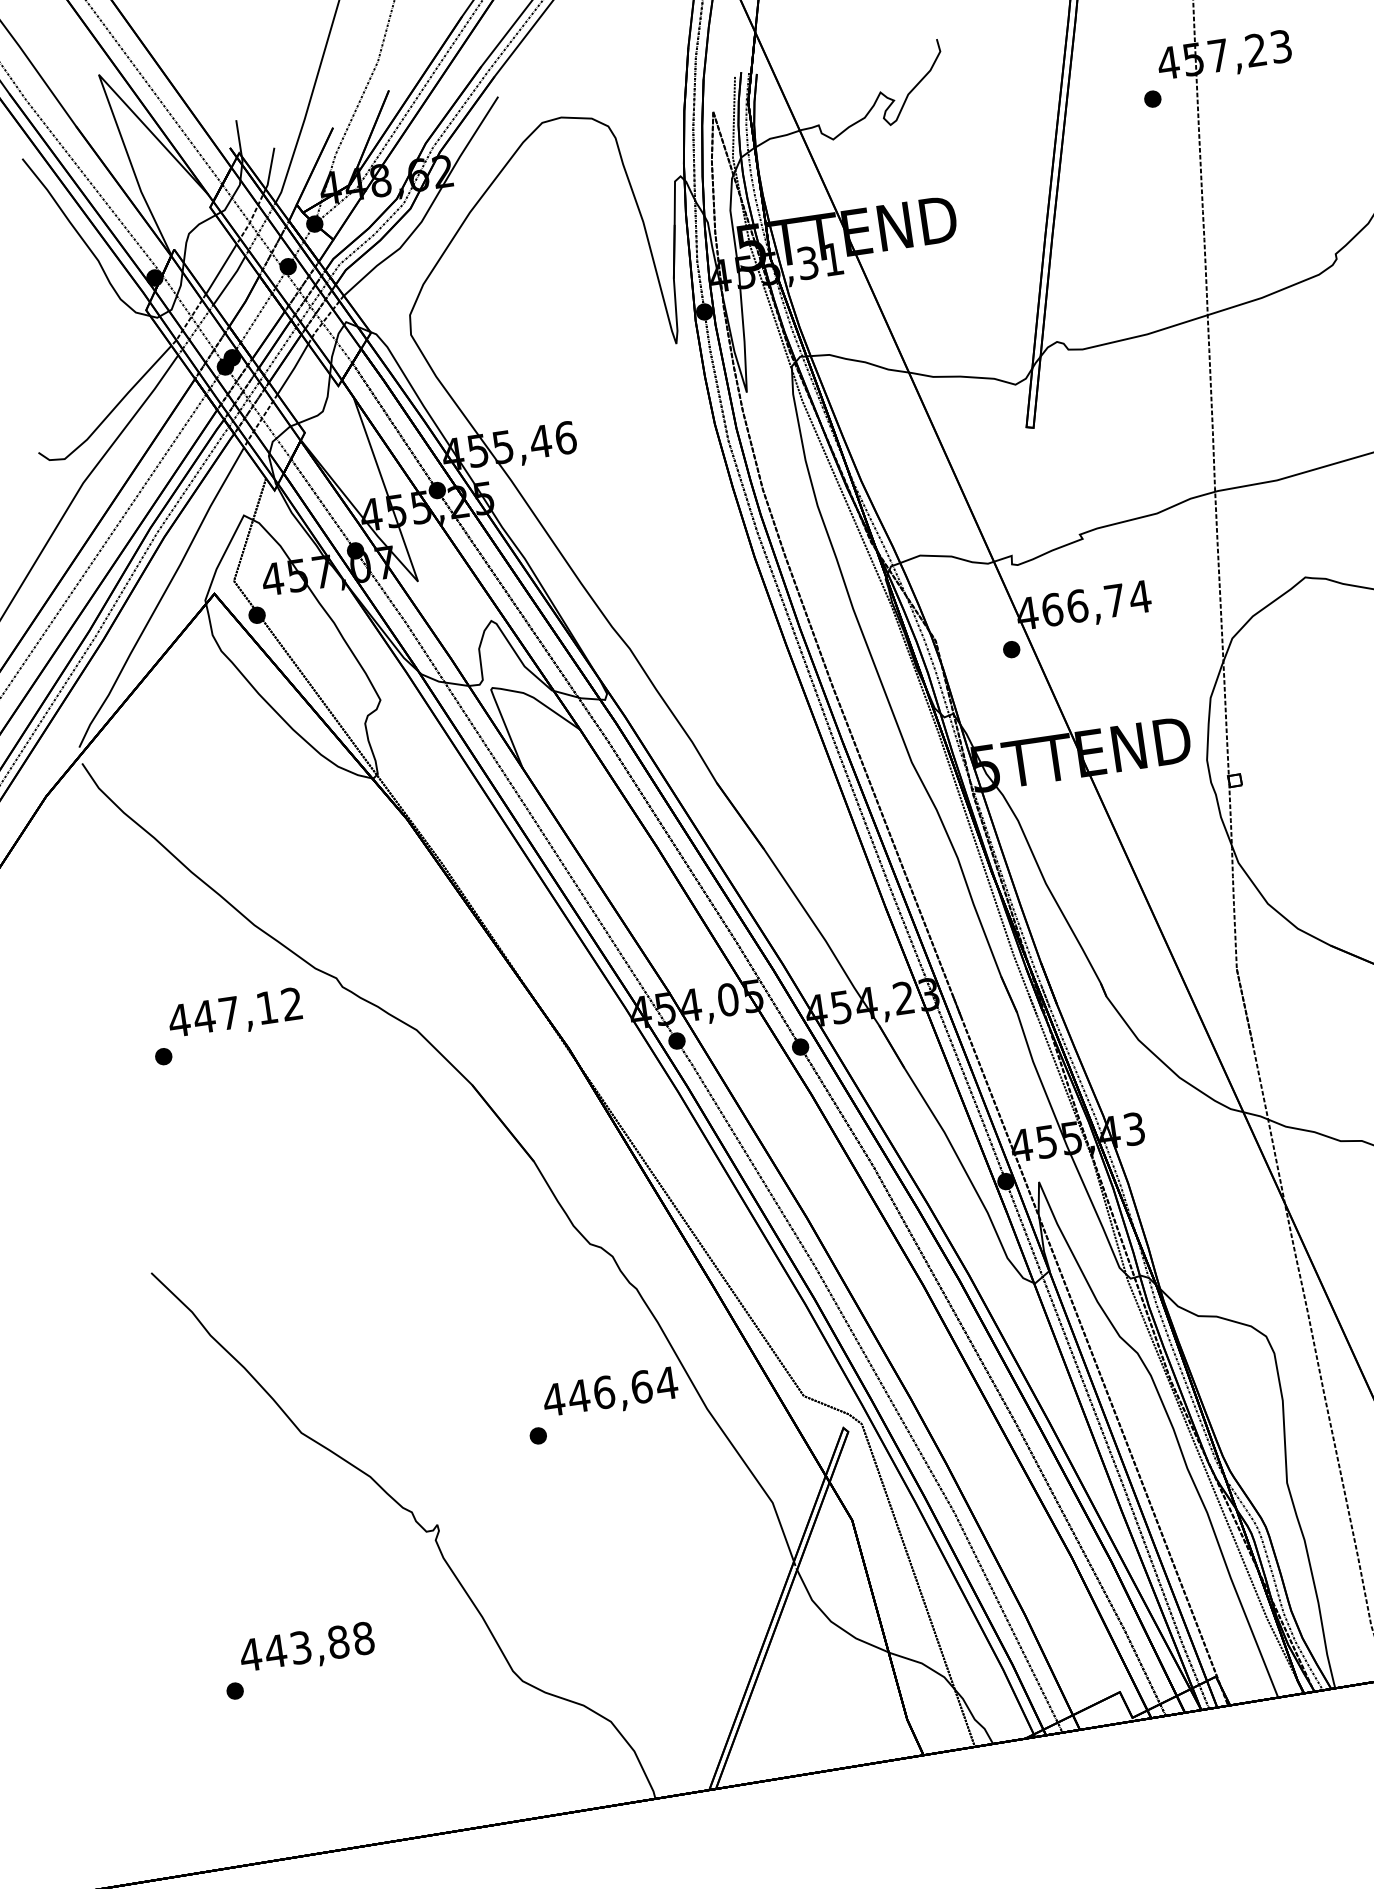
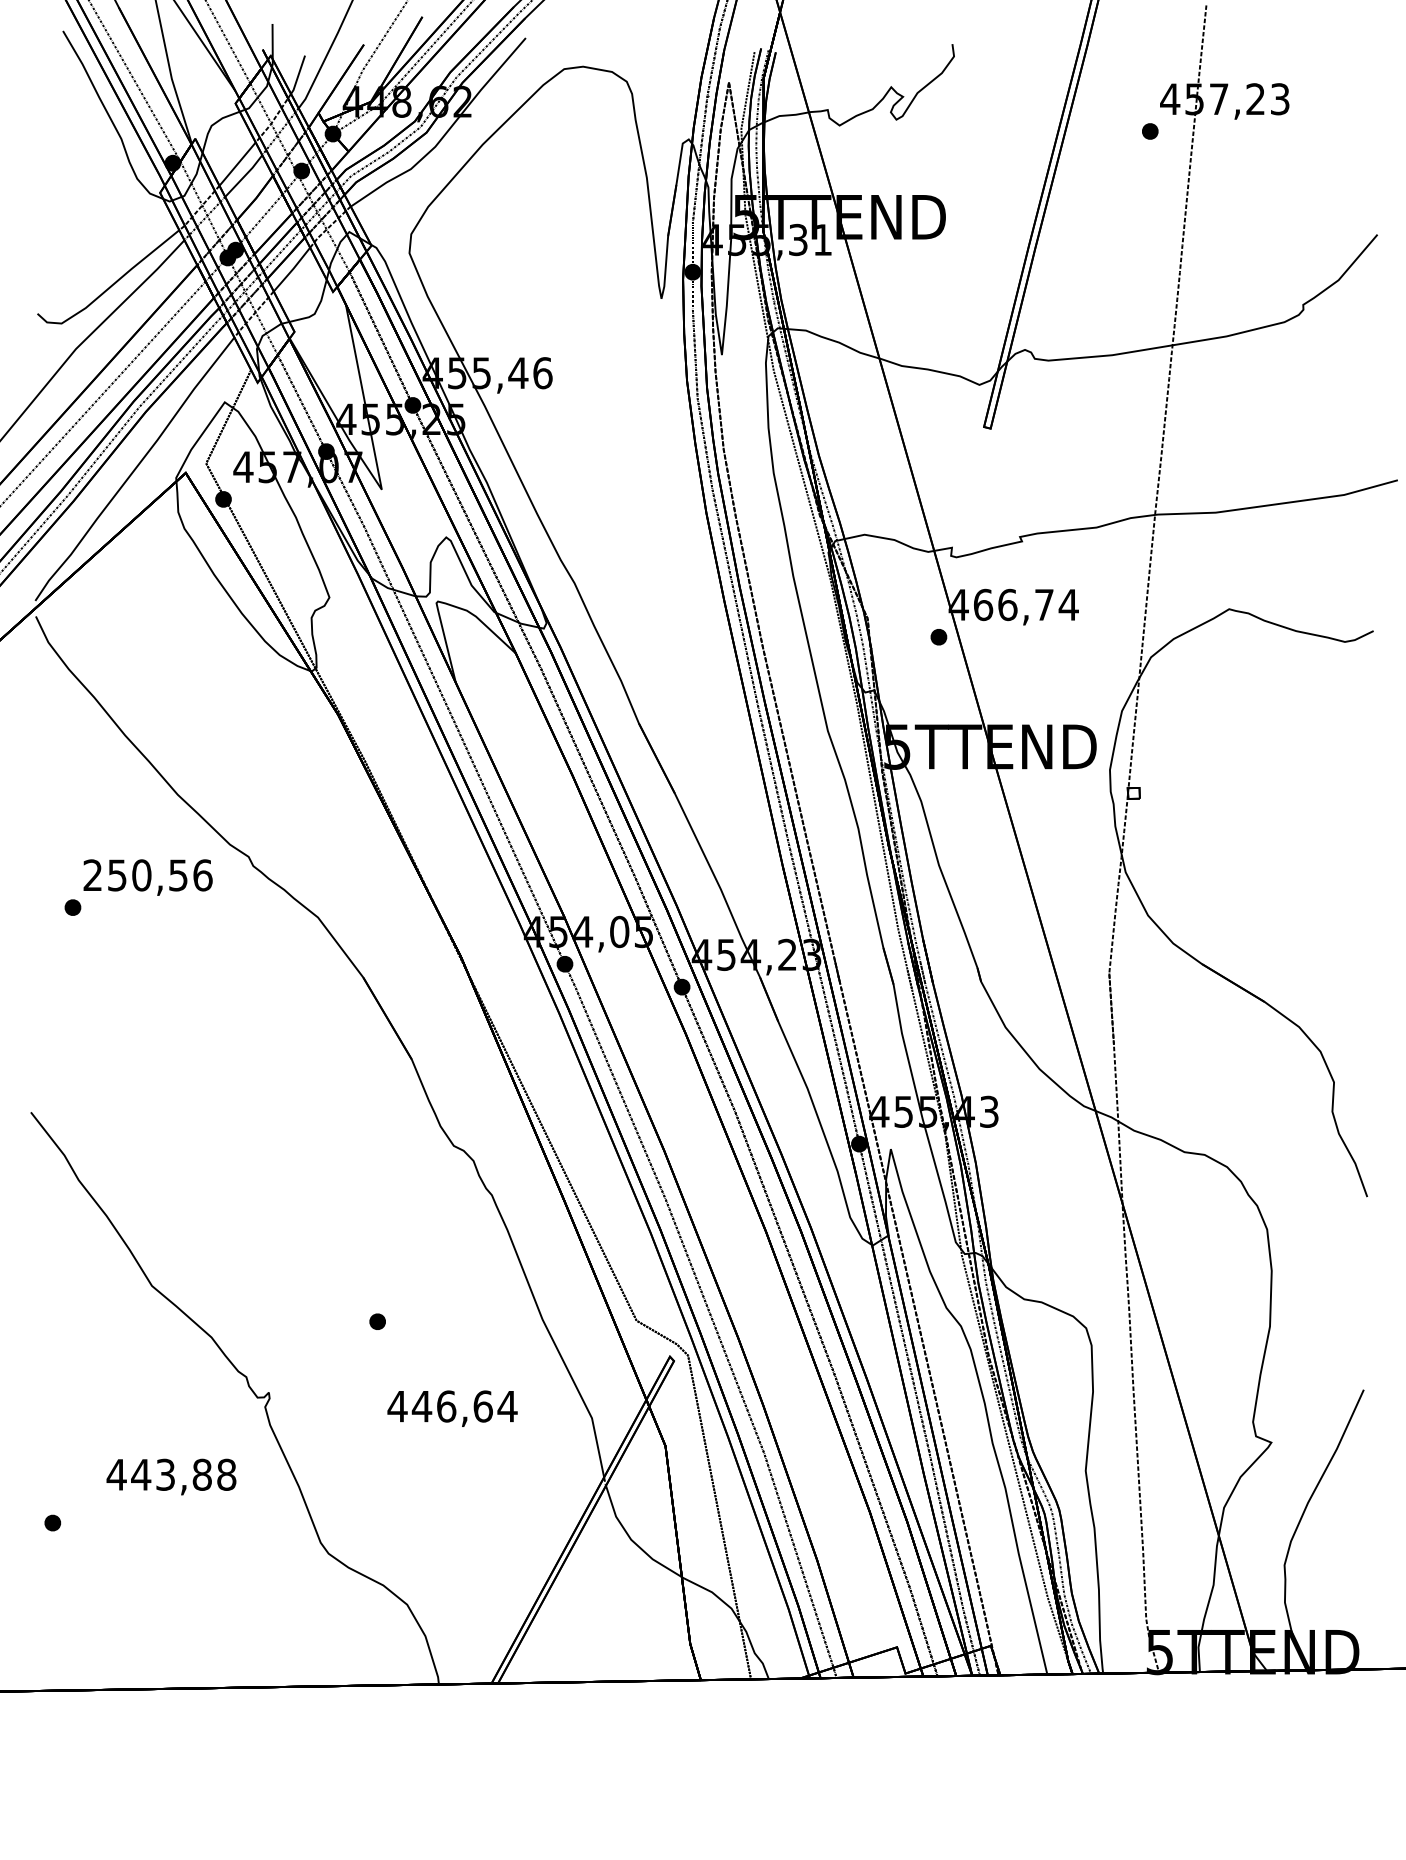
text: (235, 1012) -> (147, 875), 447,12 -> 250,56
text: (610, 1393) -> (452, 1408), moved
text: (307, 1648) -> (171, 1476), moved

